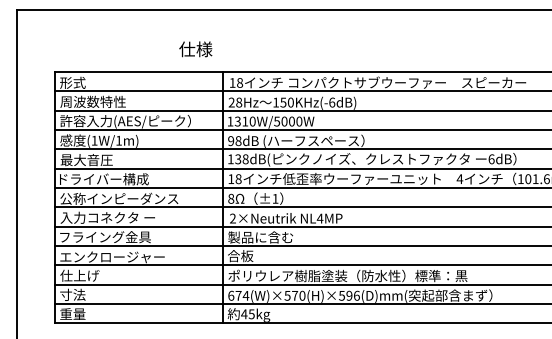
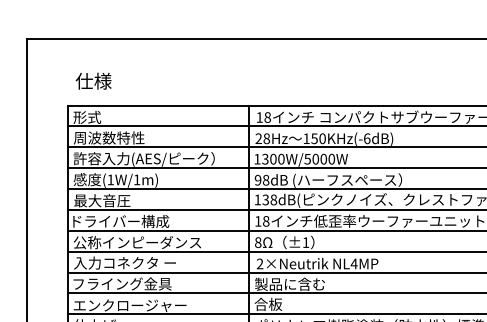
text: (195, 49) -> (93, 81), moved
text: (245, 121) -> (273, 159), 1310W/5000W -> 1300W/5000W

